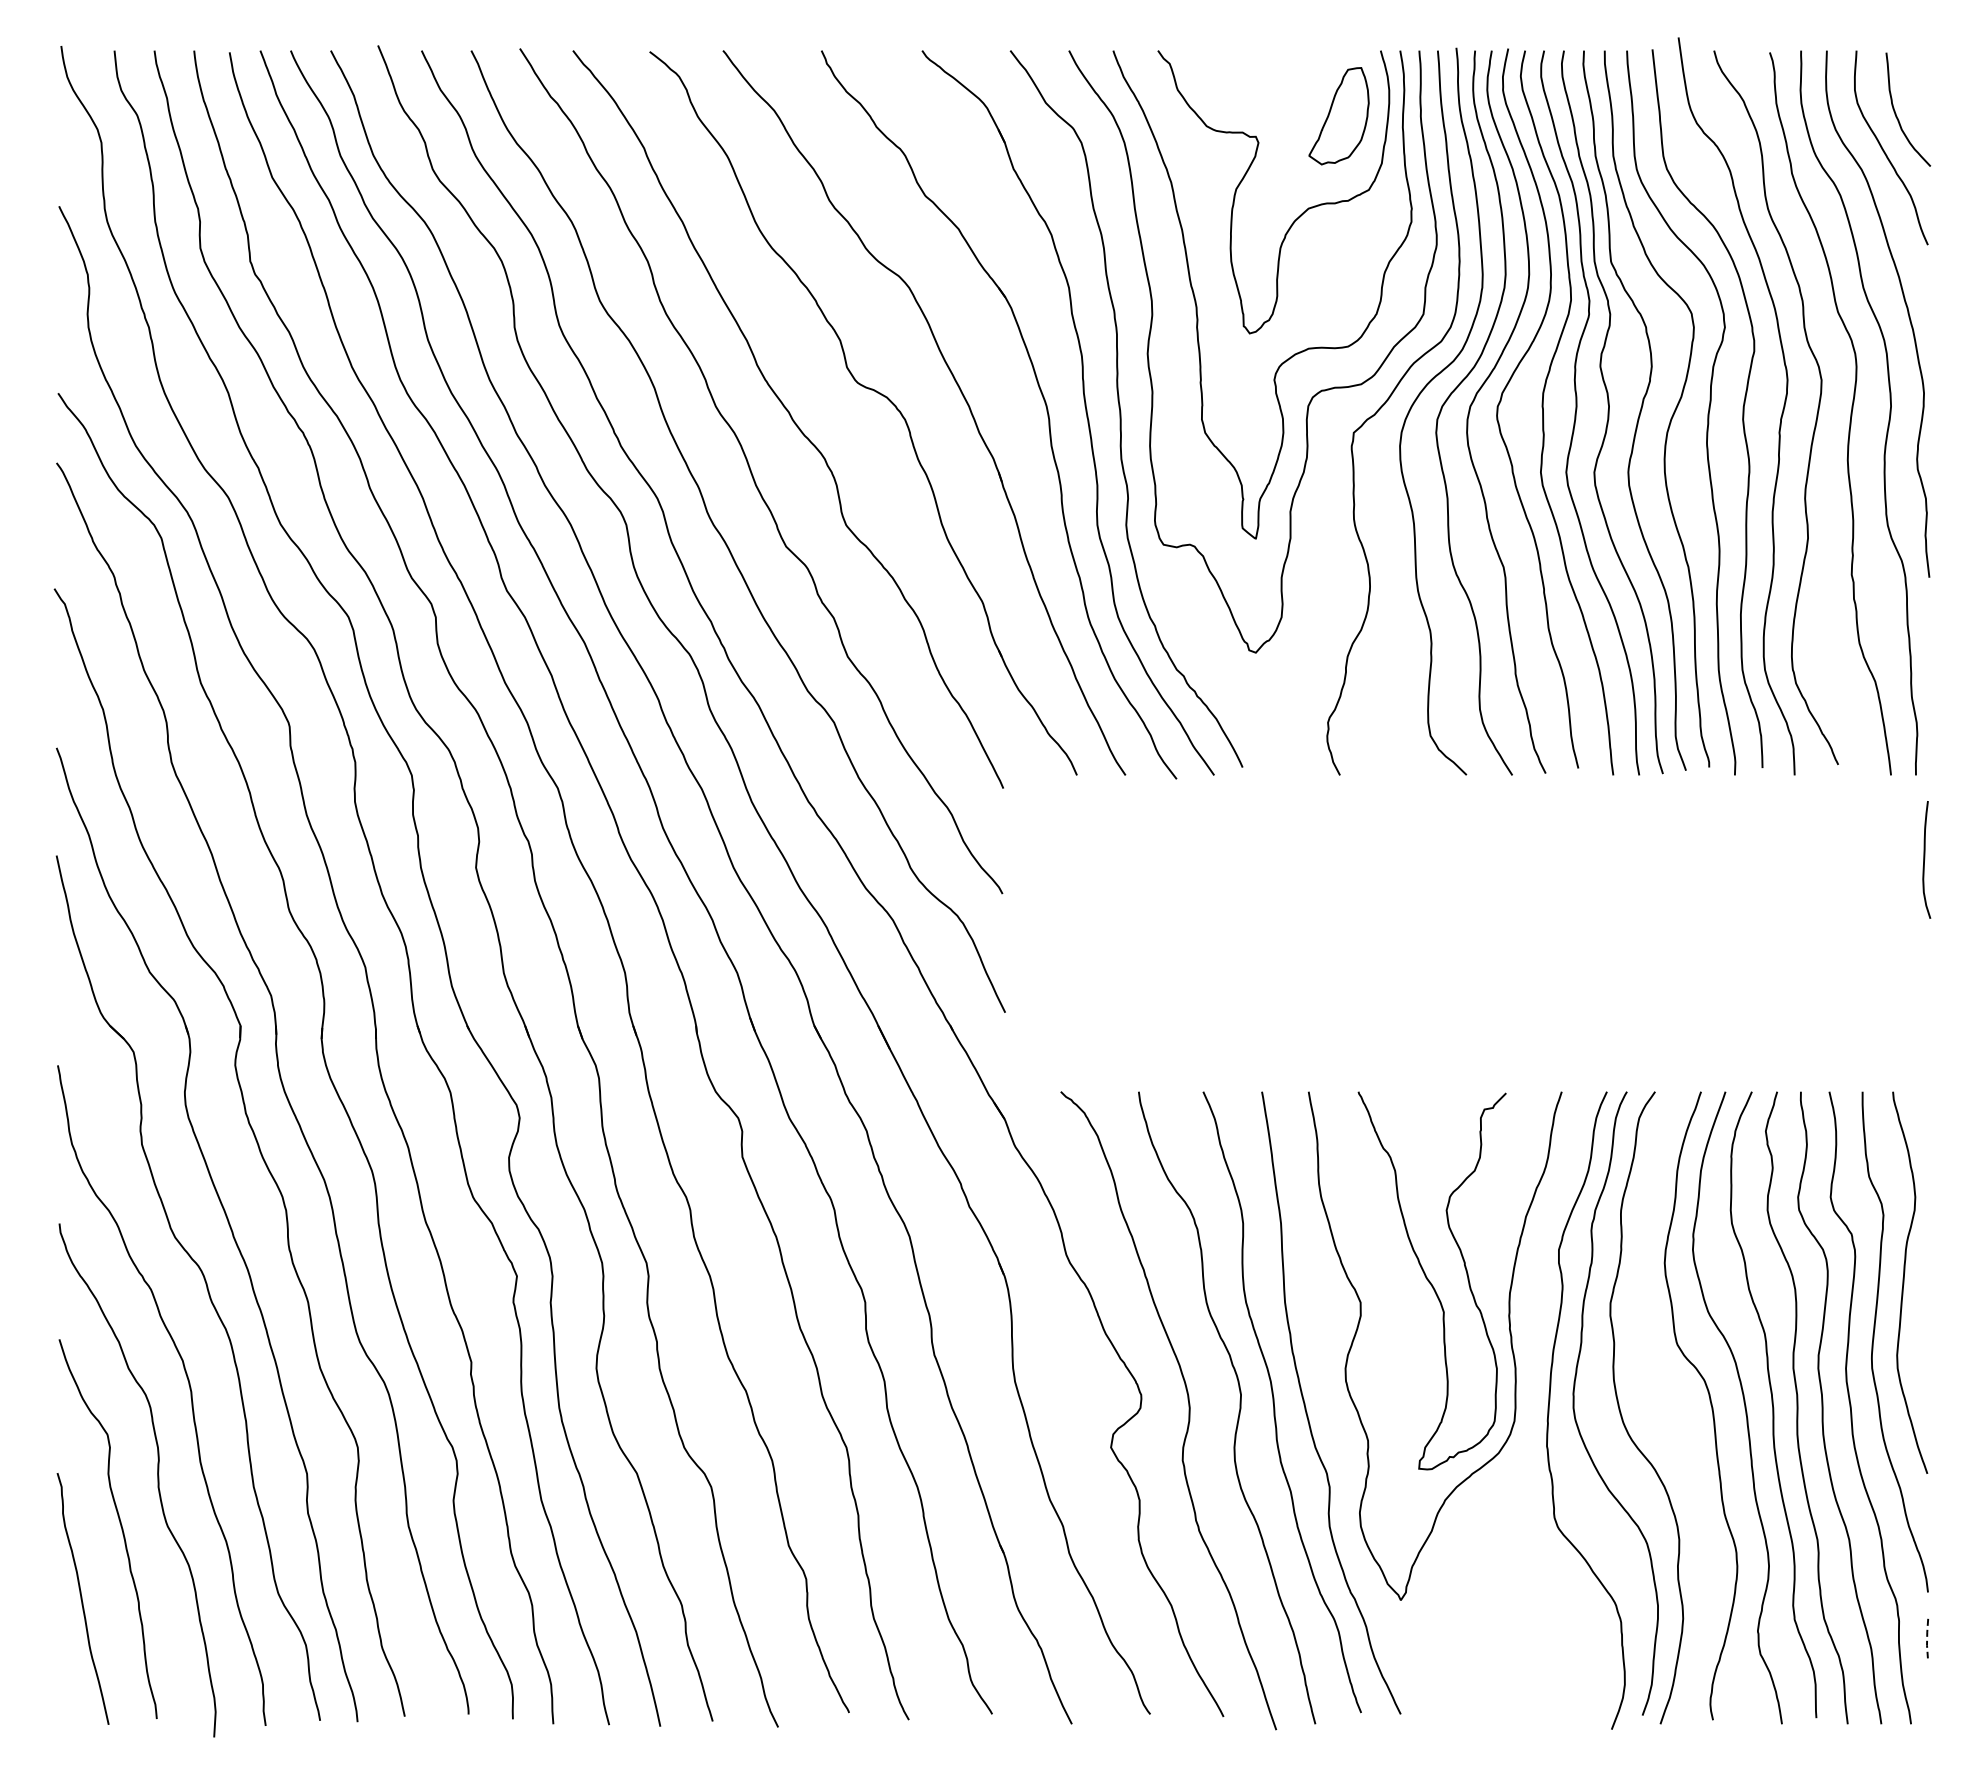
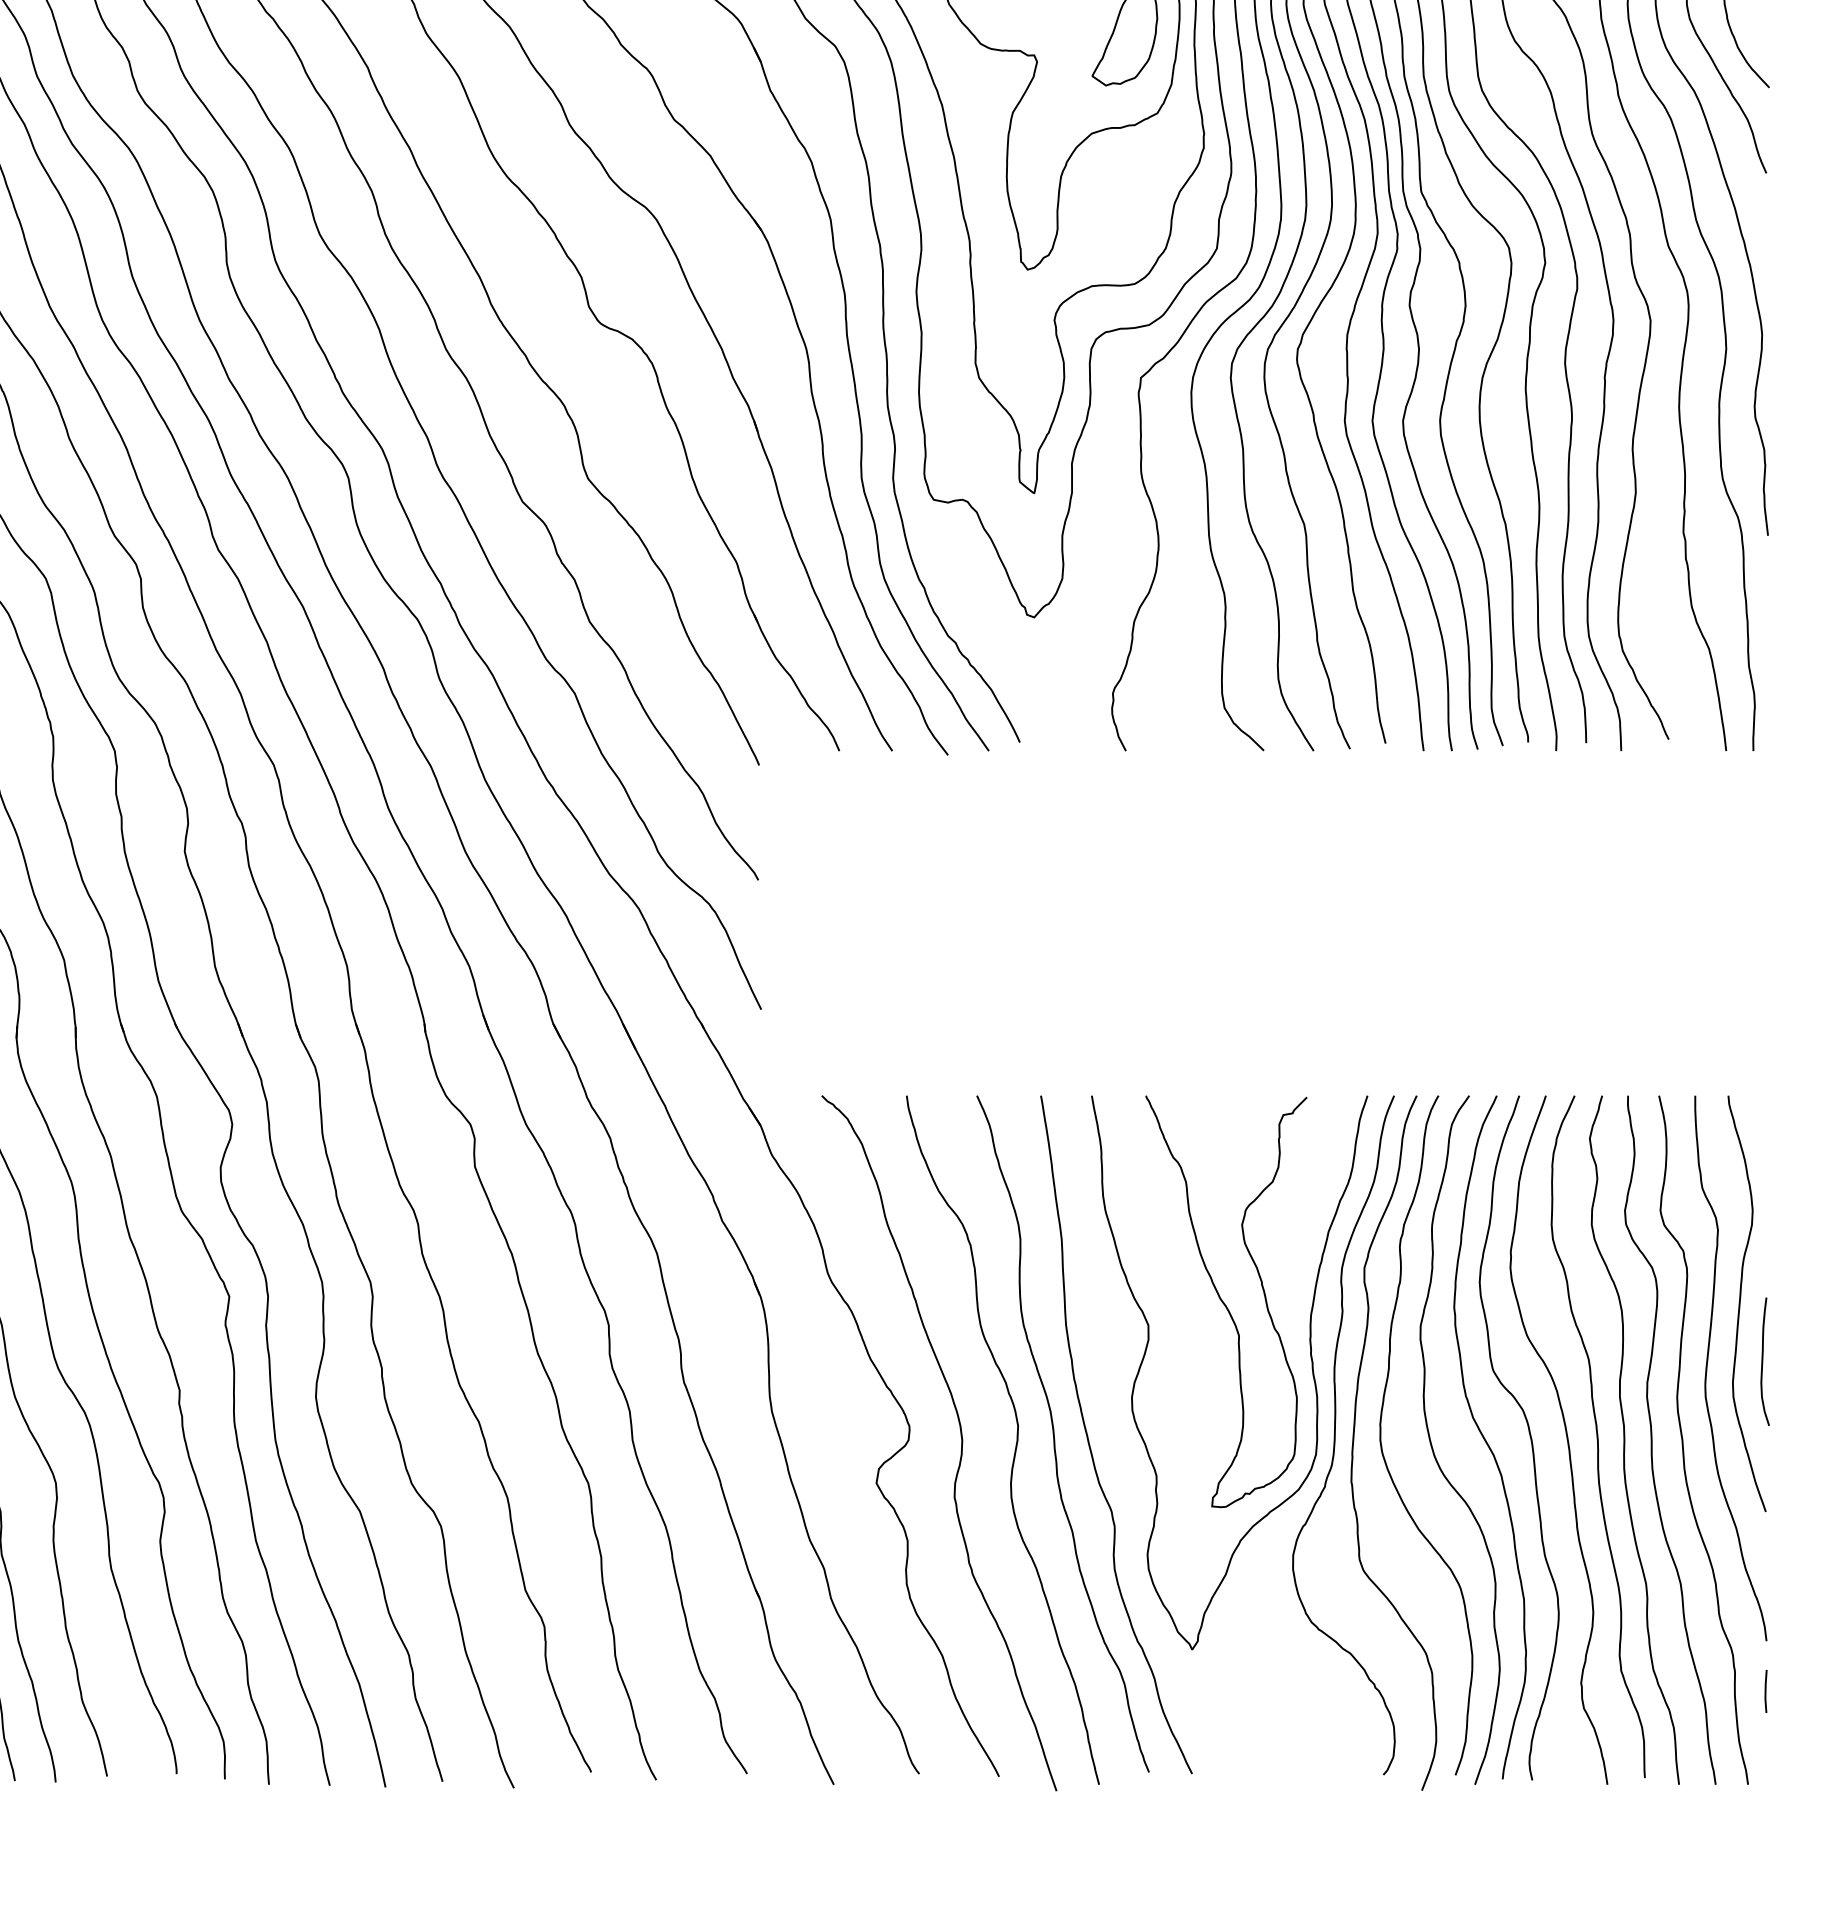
curve: (1925, 859) -> (1763, 1361), moved
curve: (1532, 1403) -> (1335, 1435), added
curve: (1671, 1408) -> (1487, 1440), added
line: (1927, 1638) -> (1765, 1691), dashed -> solid

